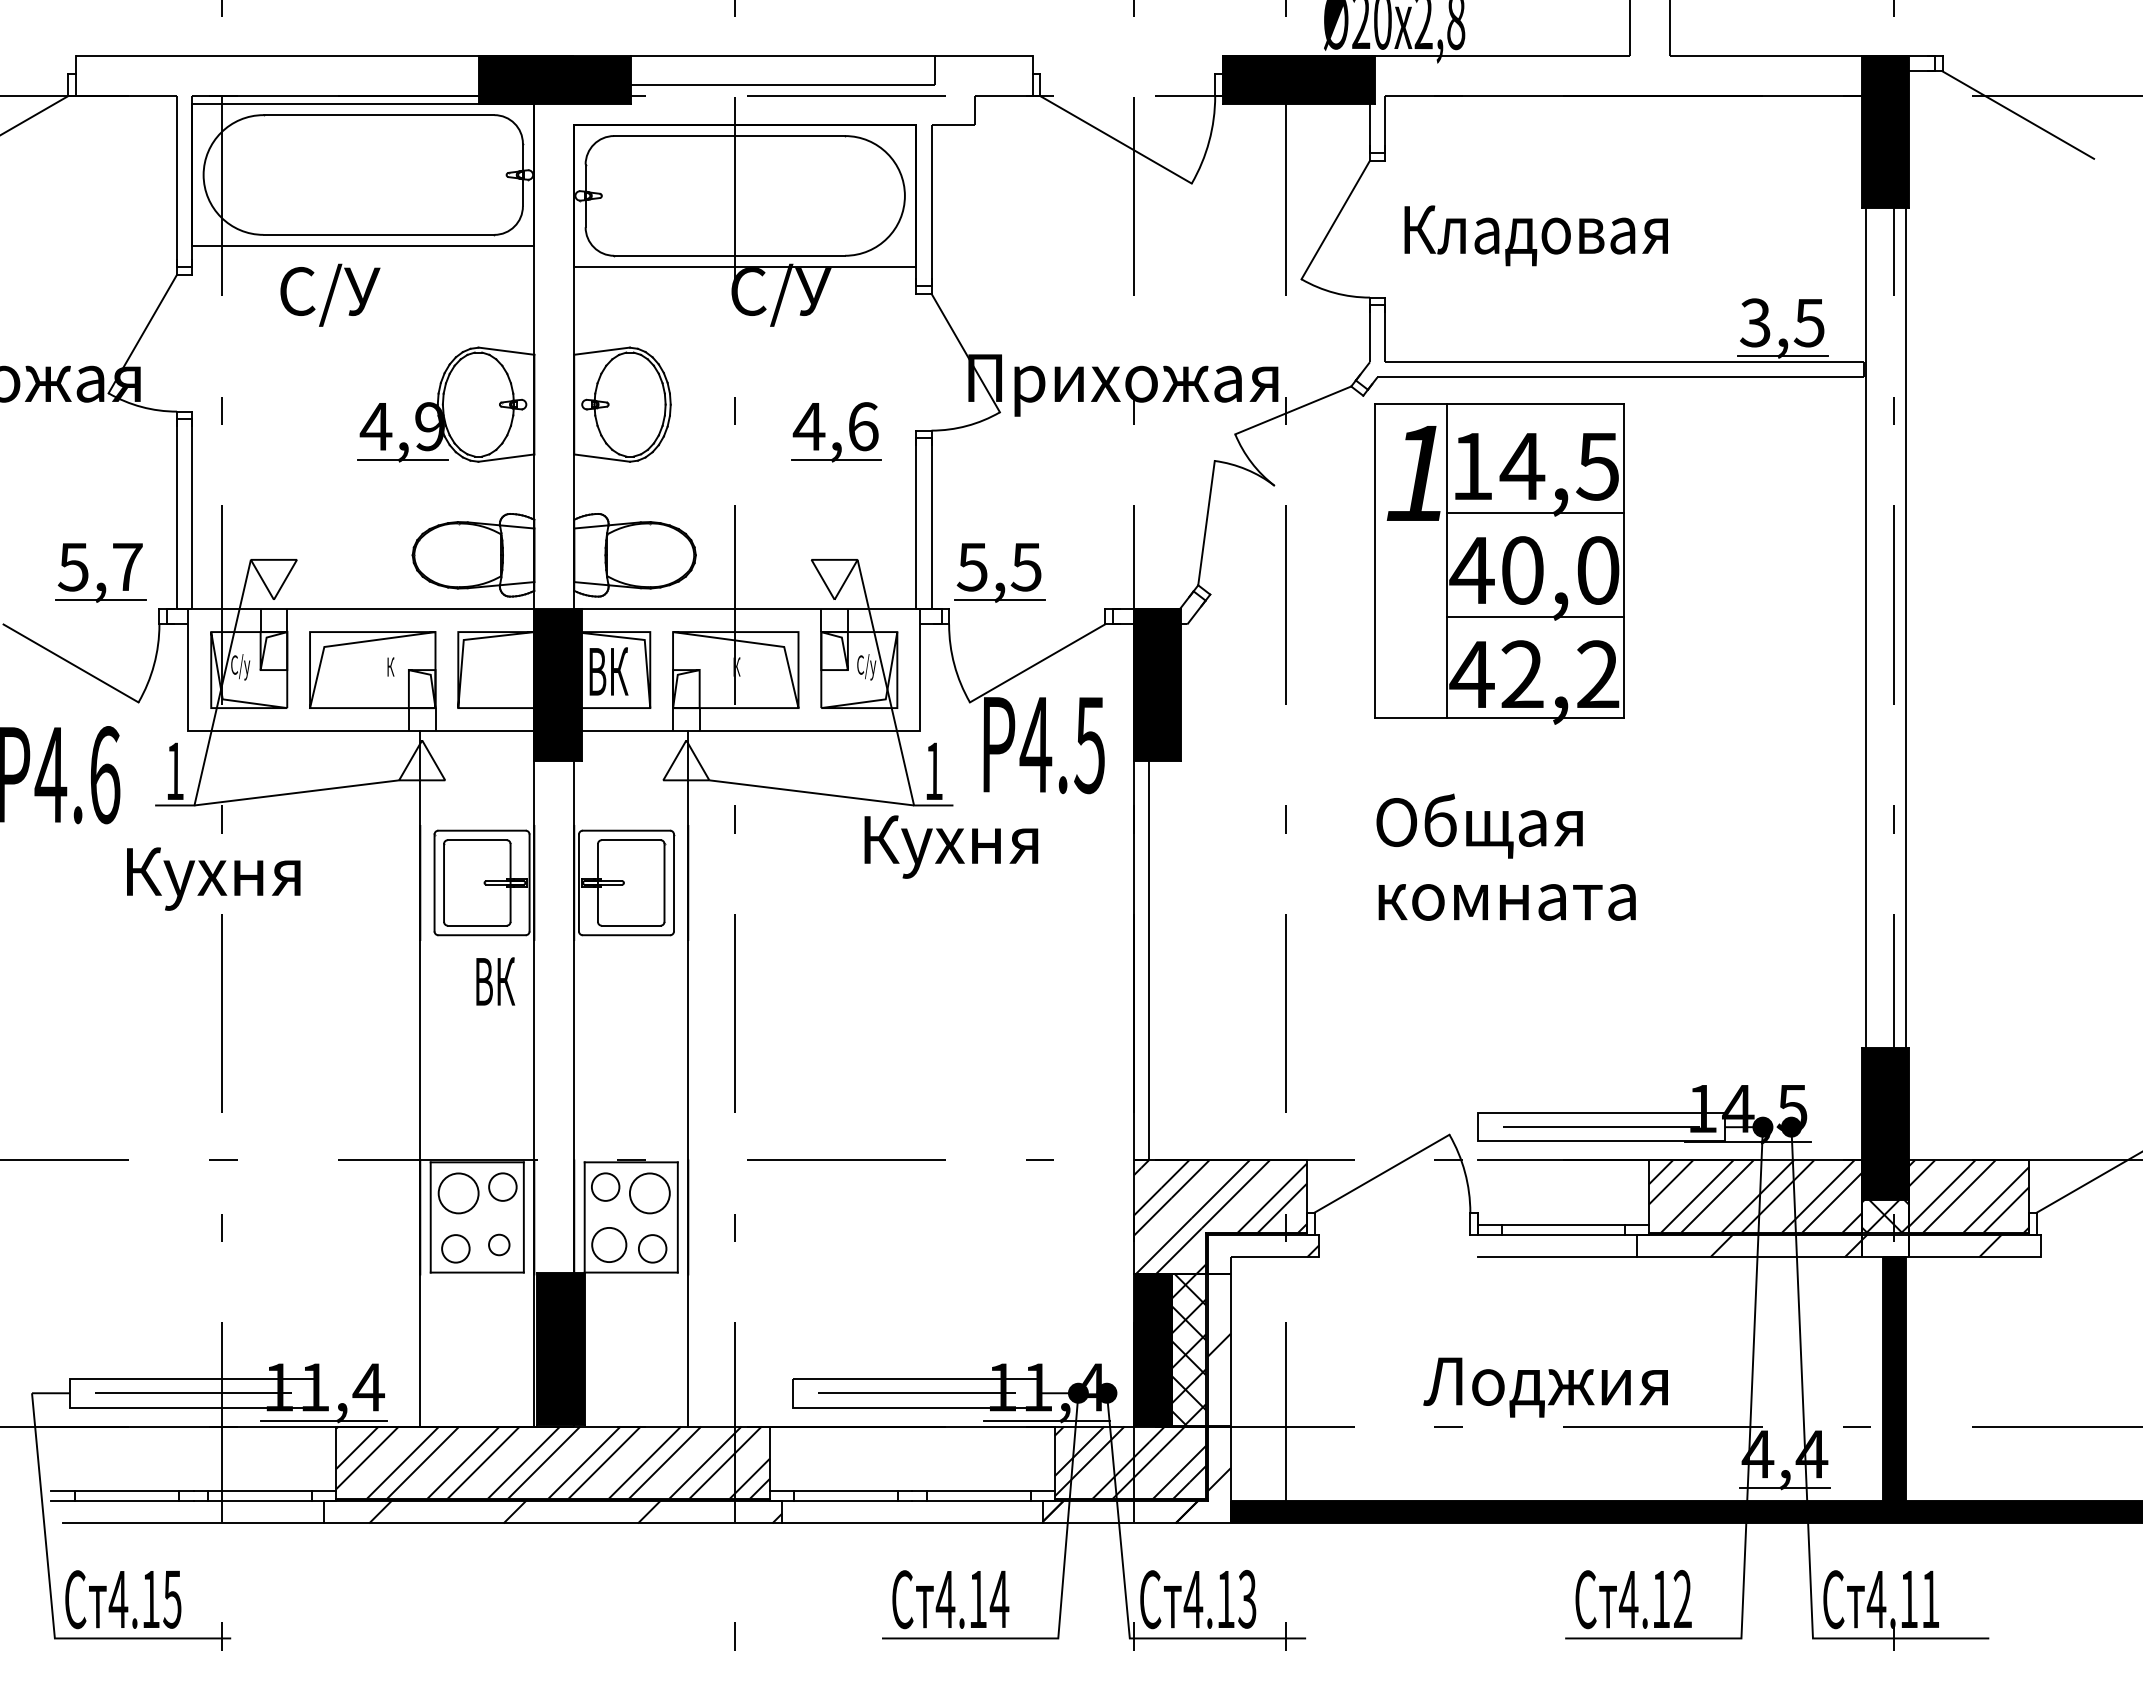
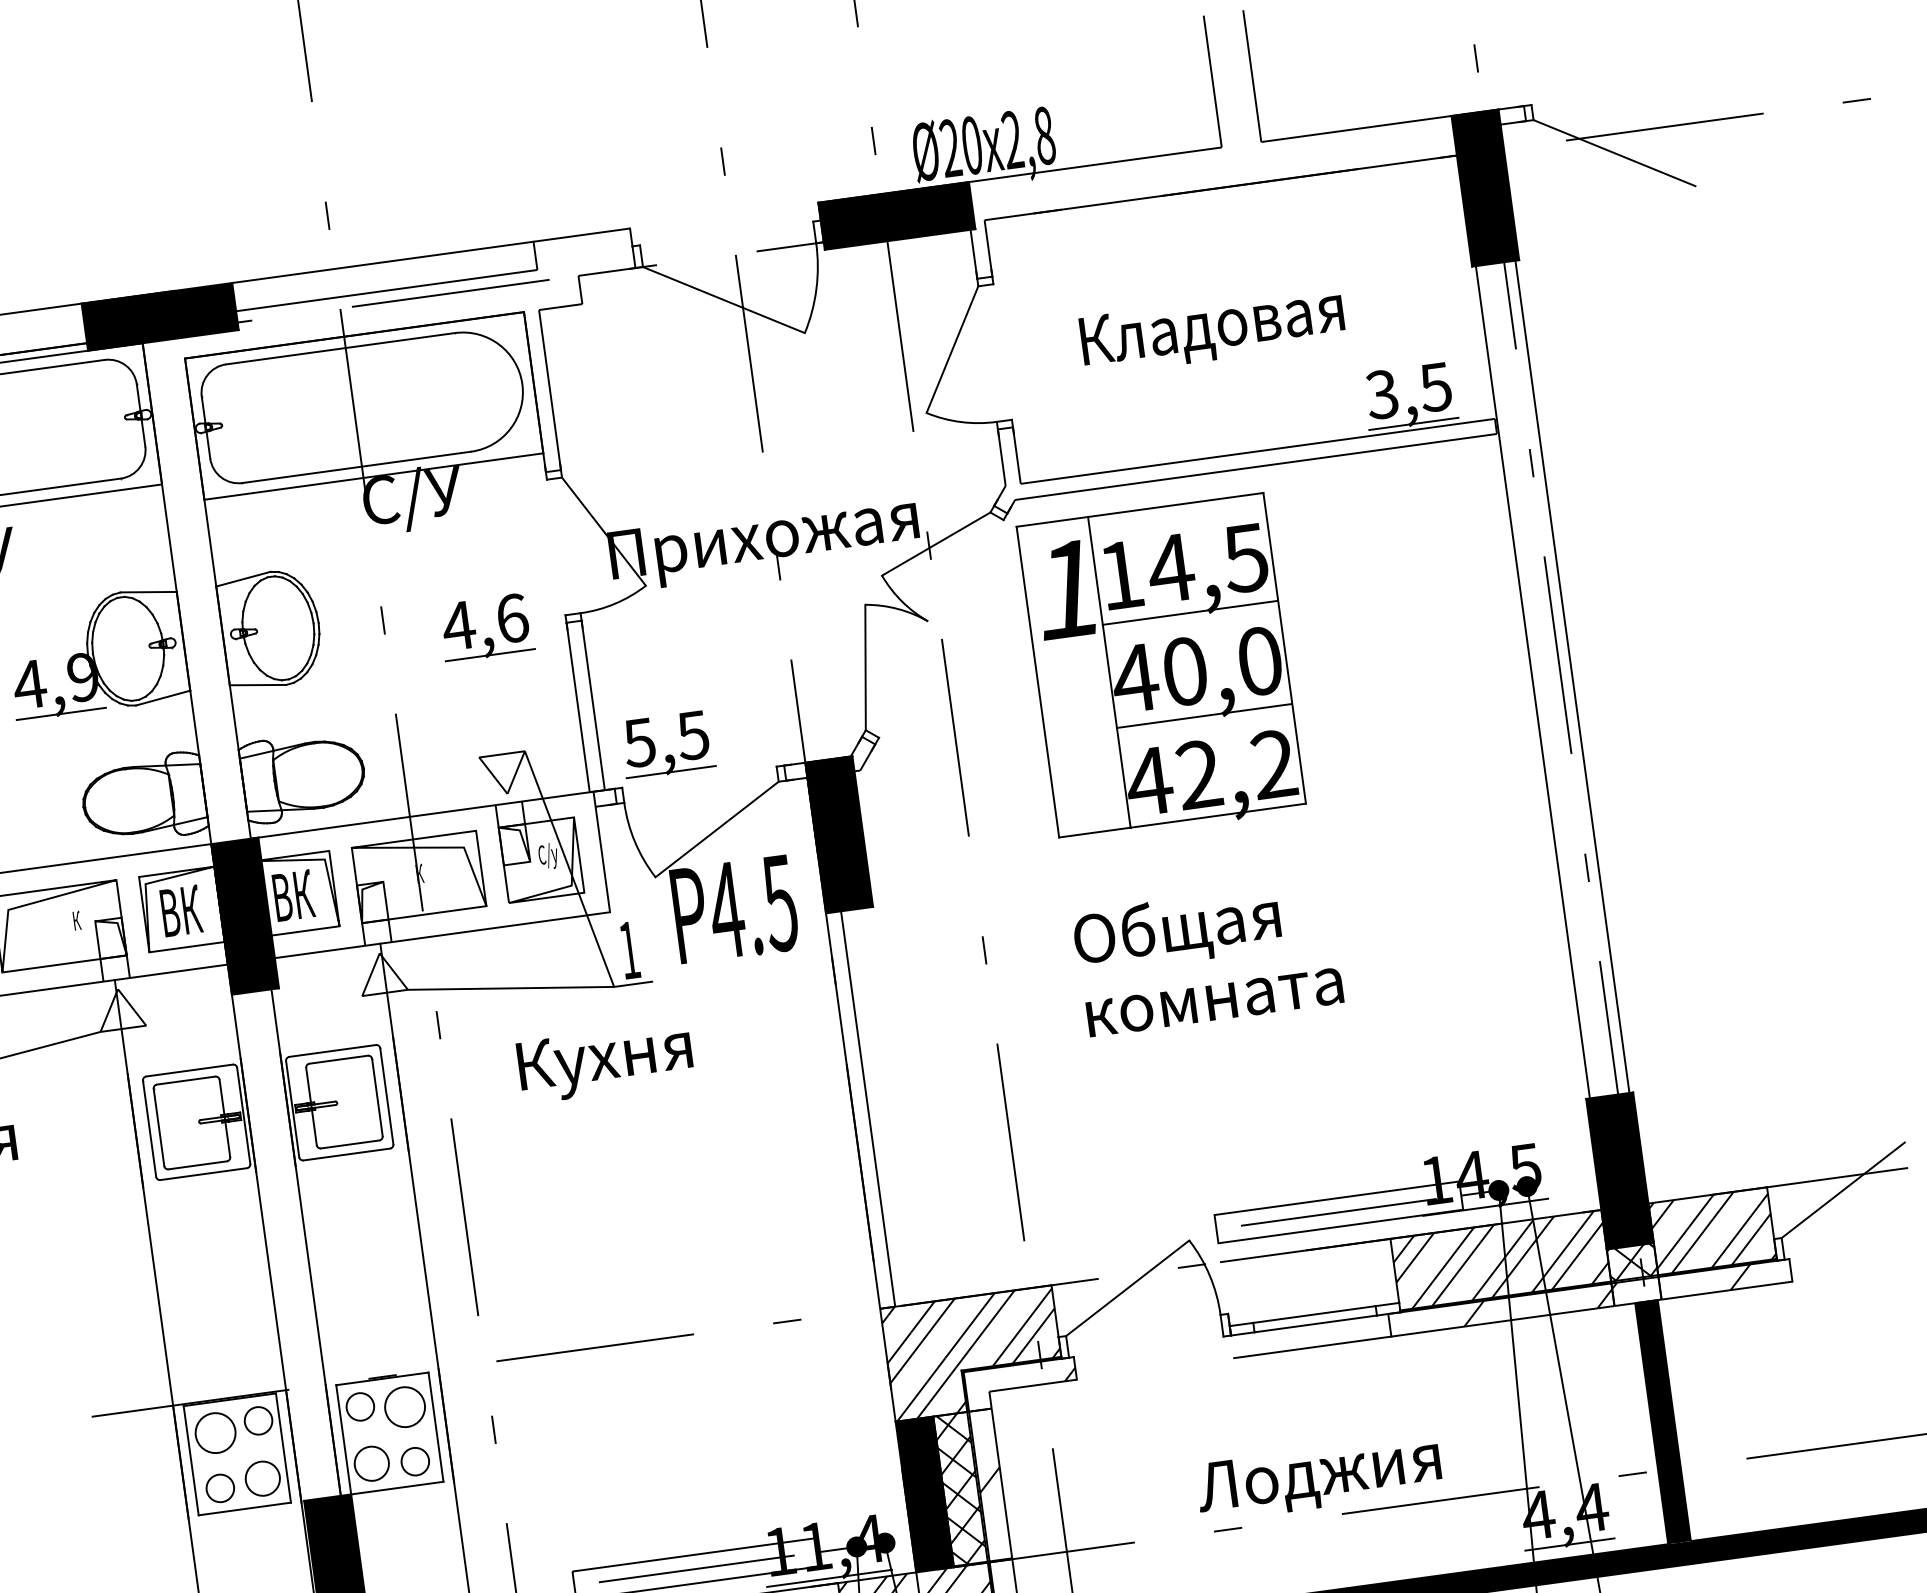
text: (1535, 235) -> (1211, 329), moved
text: (951, 846) -> (605, 1061), moved
text: (495, 981) -> (181, 911), moved
circle: (499, 1244) -> (263, 1478), size x1.67

